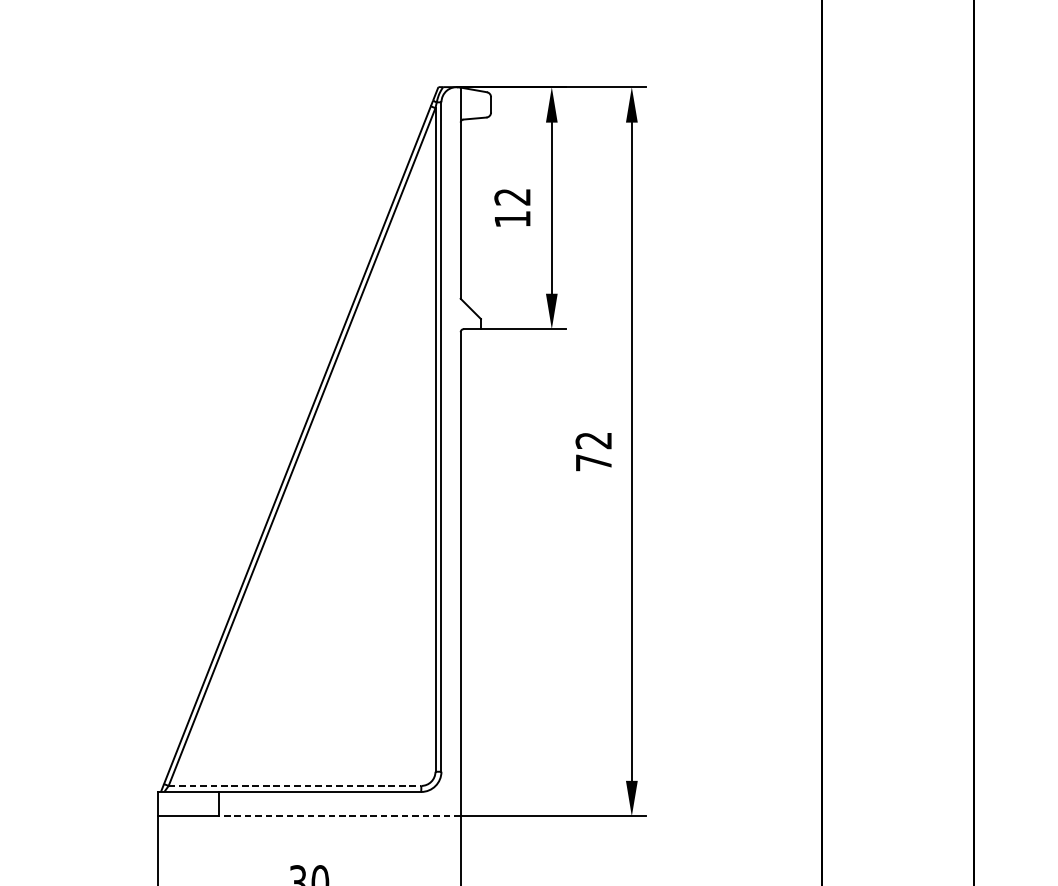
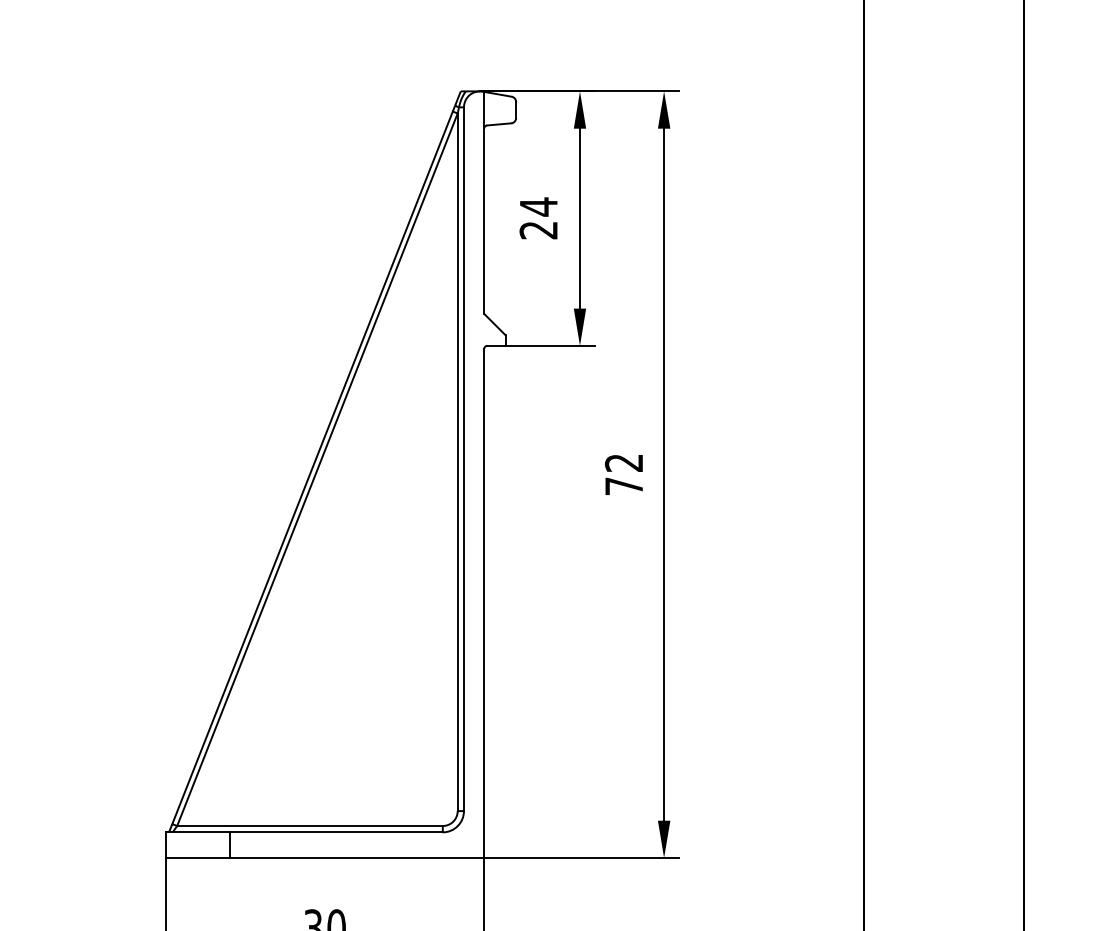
text: (512, 208) -> (538, 218), 12 -> 24
line: (295, 786) -> (310, 826), dashed -> solid
line: (339, 815) -> (356, 857), dashed -> solid

